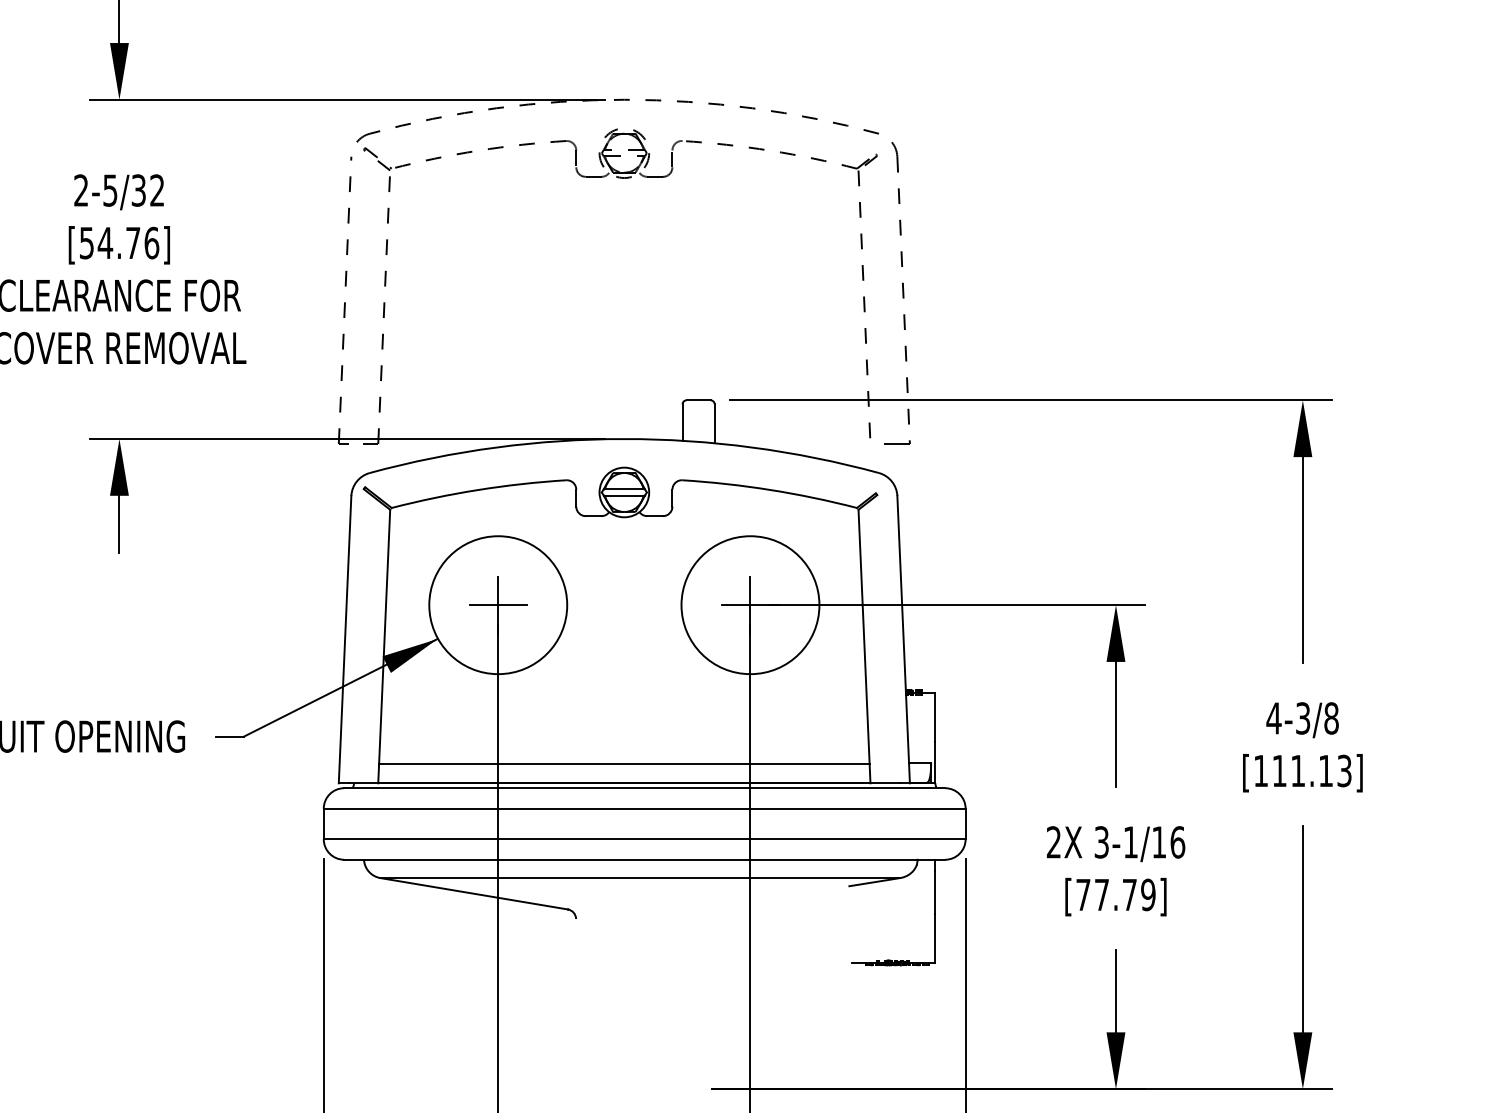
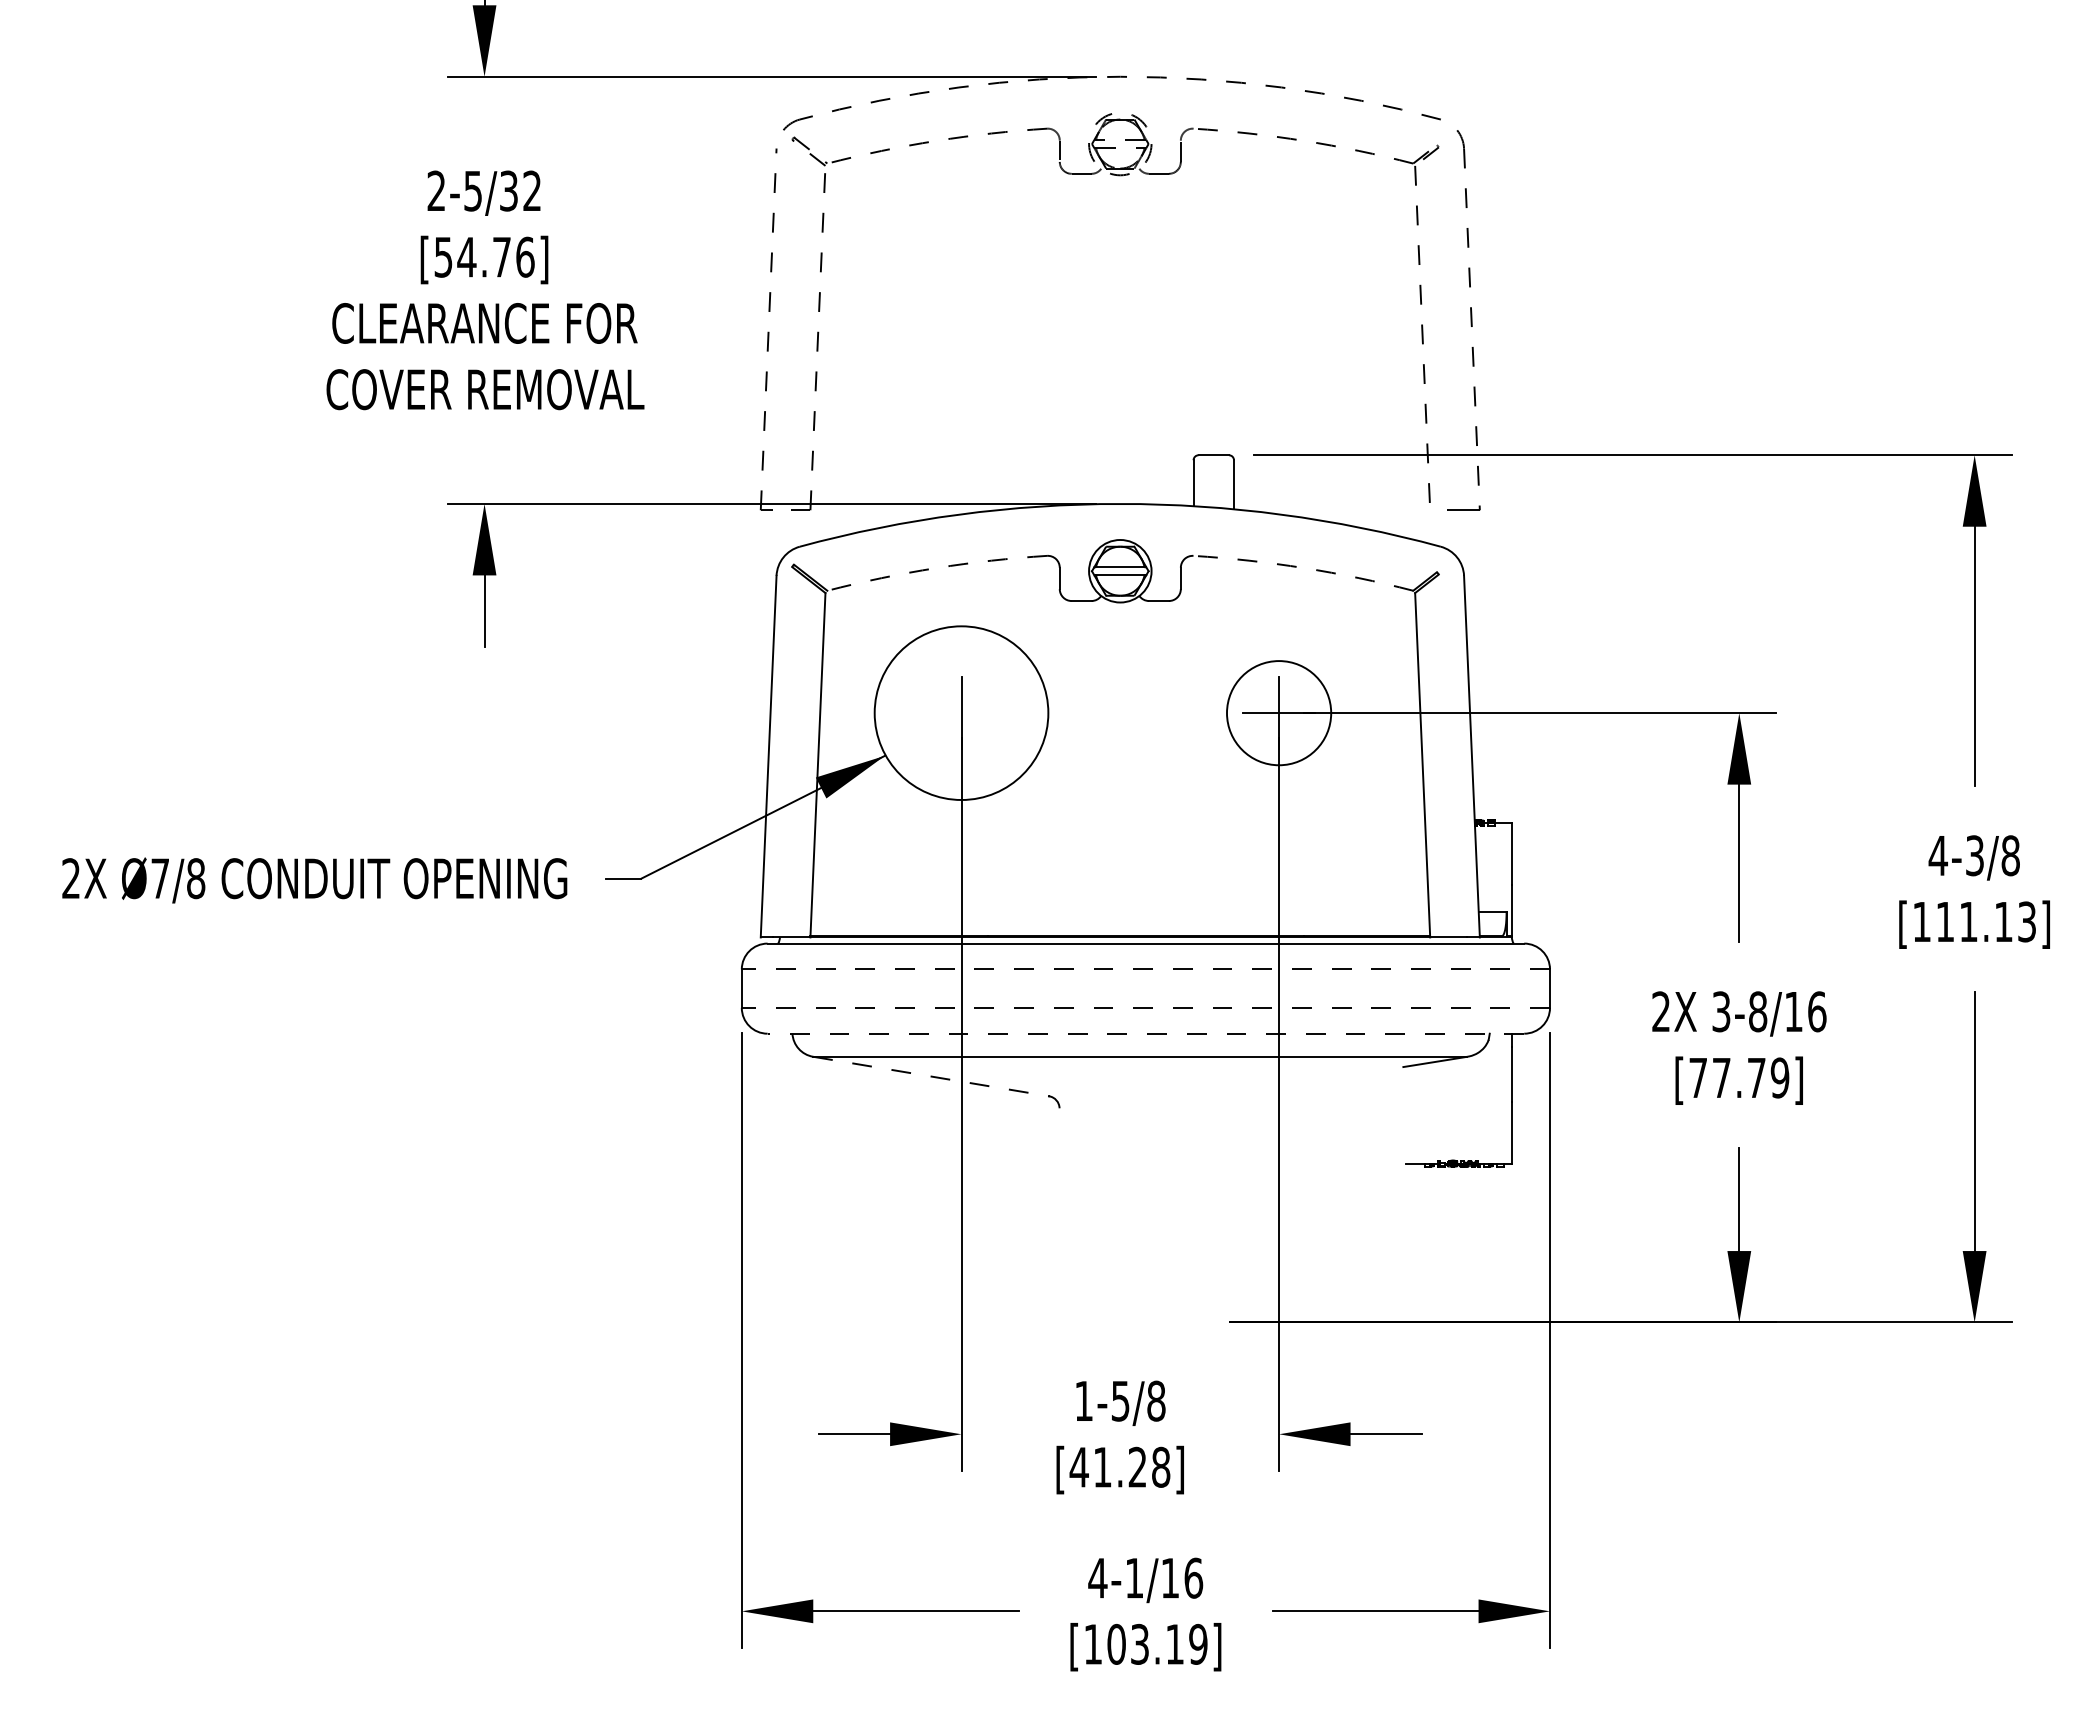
arc: (478, 490) -> (936, 568), solid -> dashed
arc: (770, 490) -> (1304, 568), solid -> dashed
line: (498, 605) -> (961, 713), removed
circle: (750, 605) -> (1278, 713), size x0.6
line: (624, 764) -> (1120, 913), removed
line: (644, 808) -> (1145, 969), solid -> dashed
line: (644, 838) -> (1145, 1007), solid -> dashed
text: (1131, 842) -> (1758, 1011), 3-1/16 -> 3-8/16
line: (644, 859) -> (1145, 1033), solid -> dashed
line: (474, 893) -> (931, 1076), solid -> dashed

